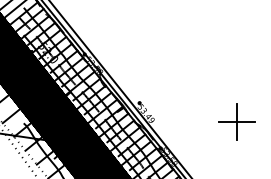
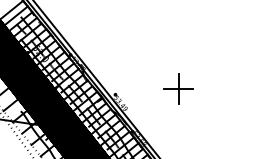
part: (236, 121) -> (178, 88), moved

